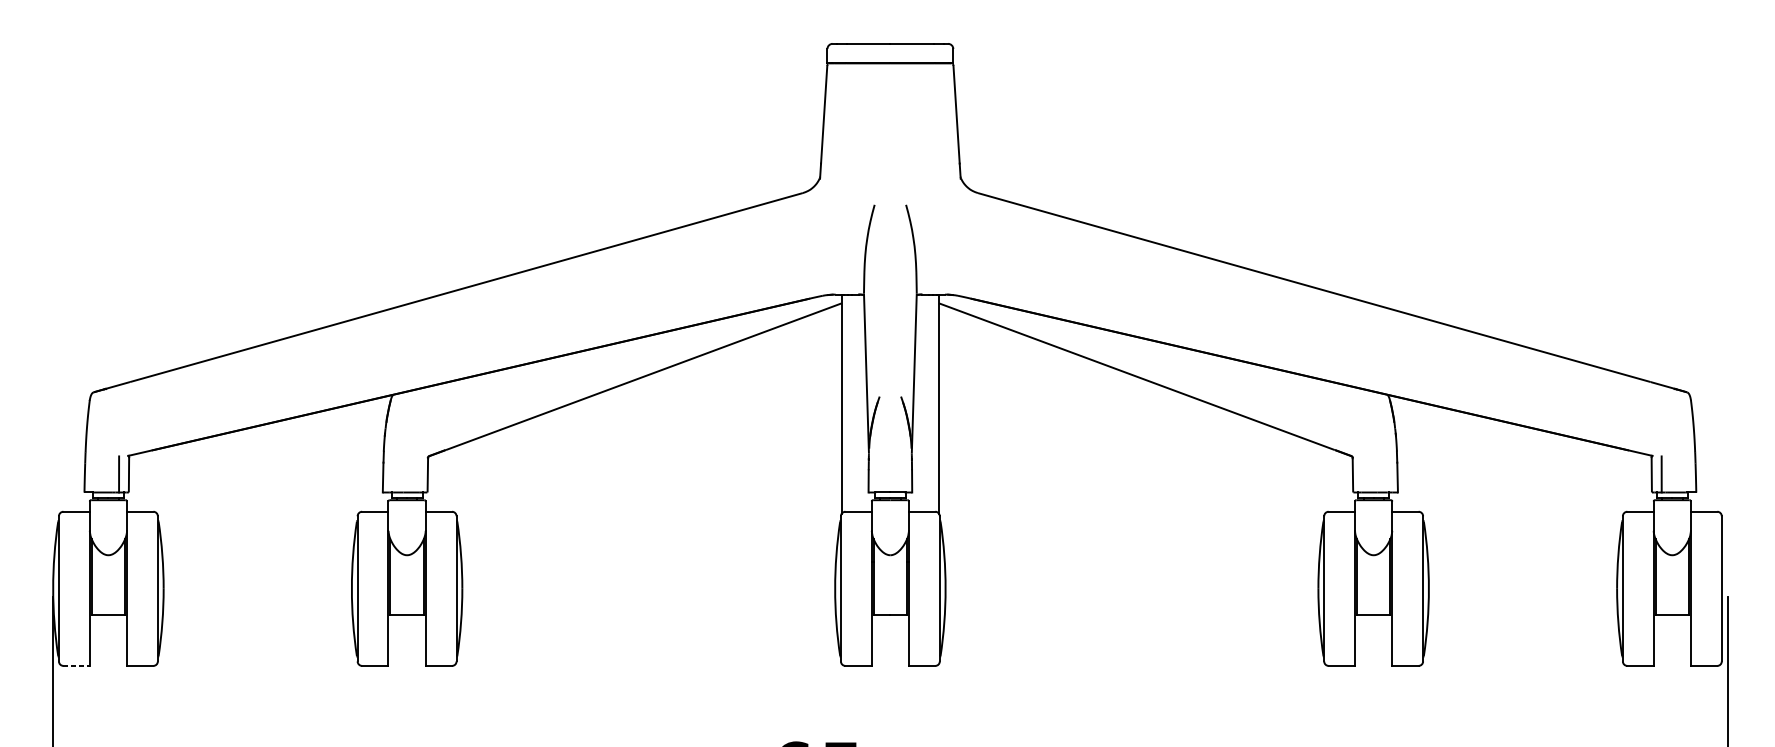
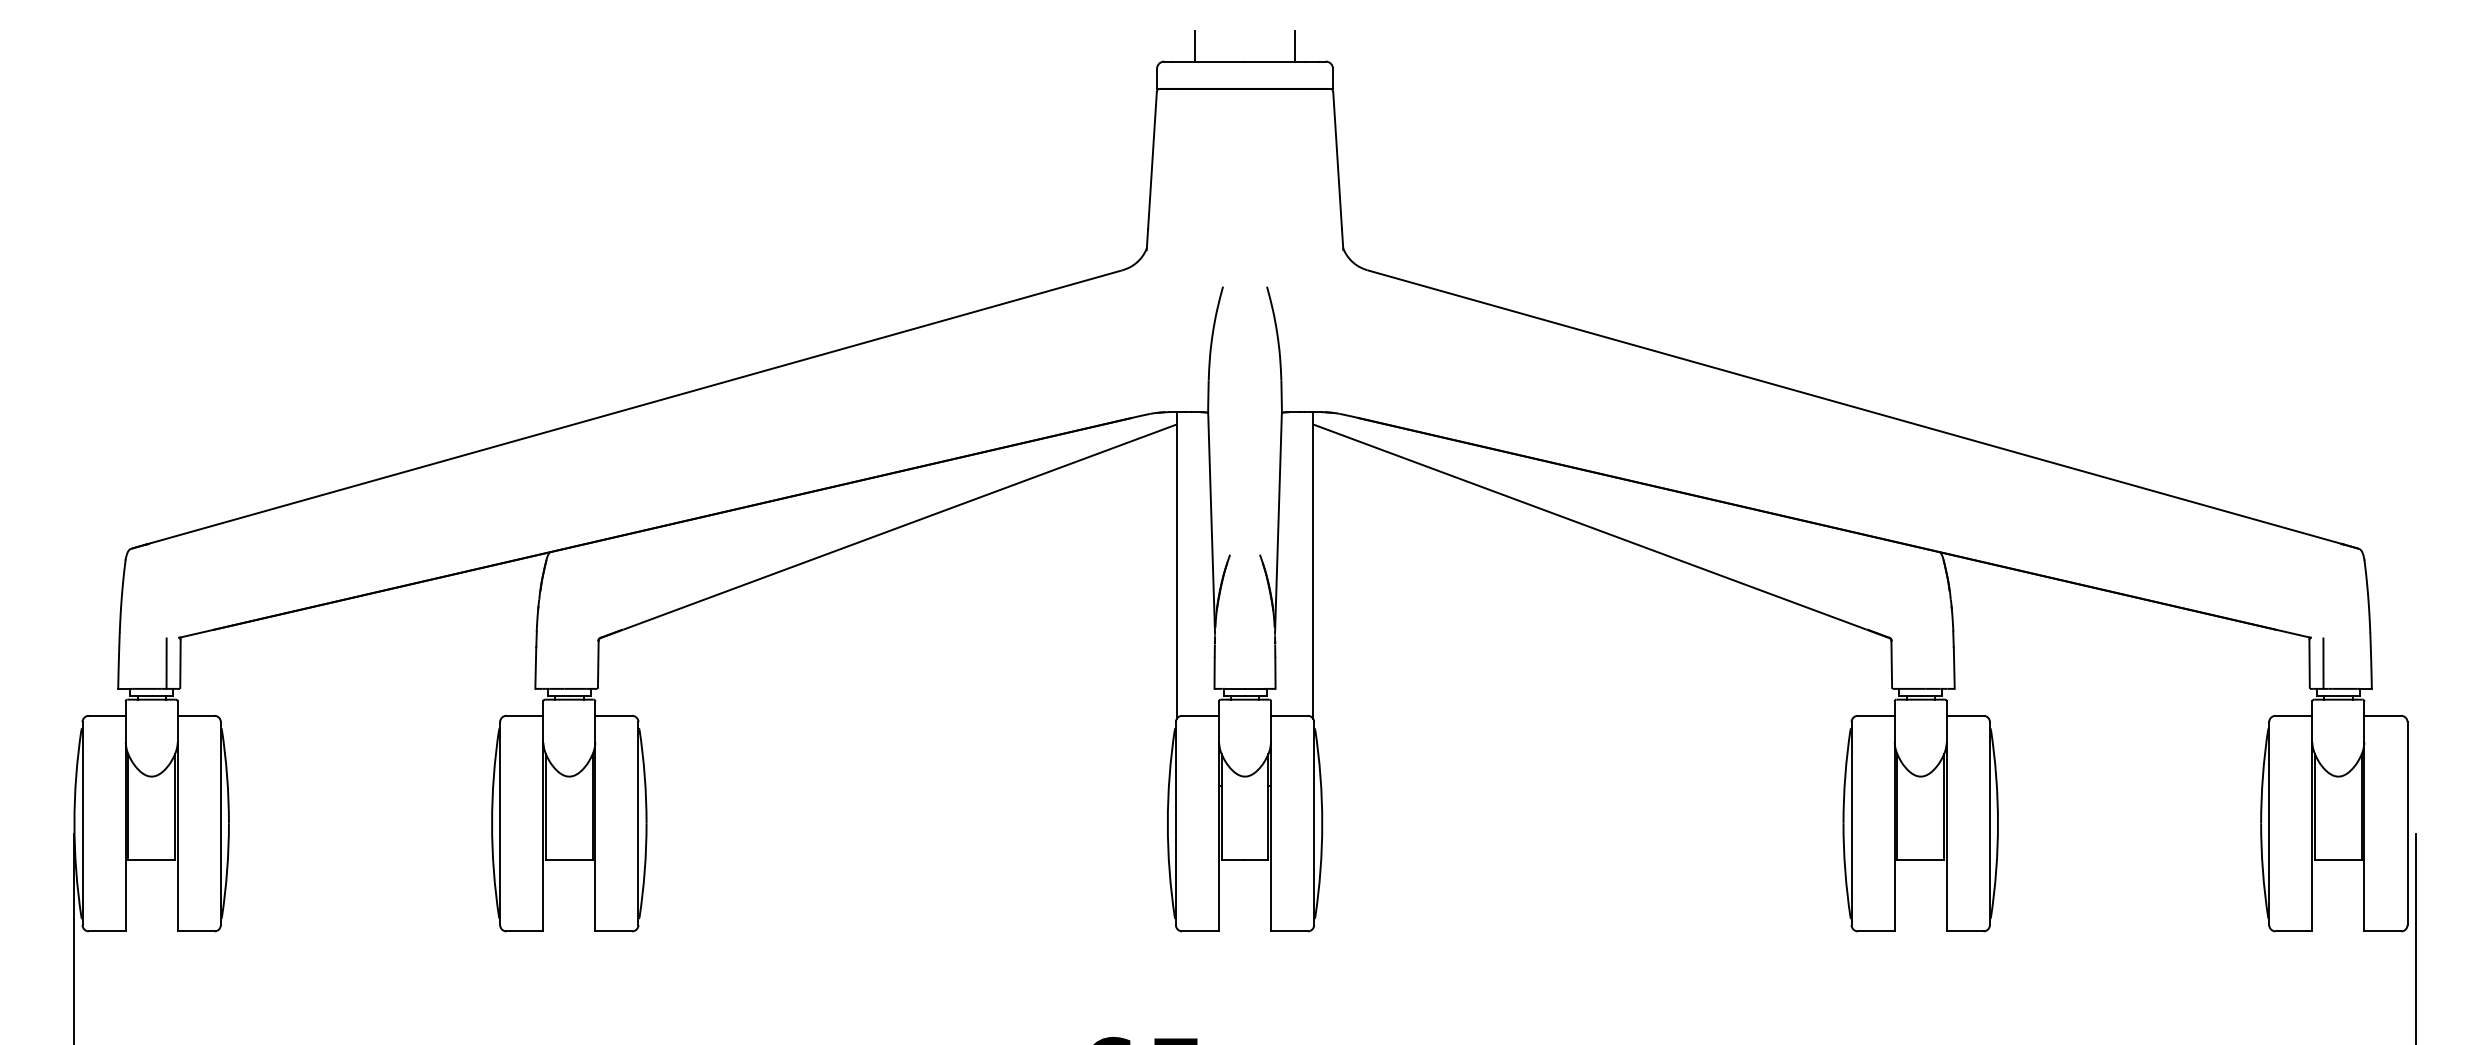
line: (854, 33) -> (1194, 46), added
line: (926, 33) -> (1295, 46), added
line: (76, 666) -> (107, 931), dashed -> solid

